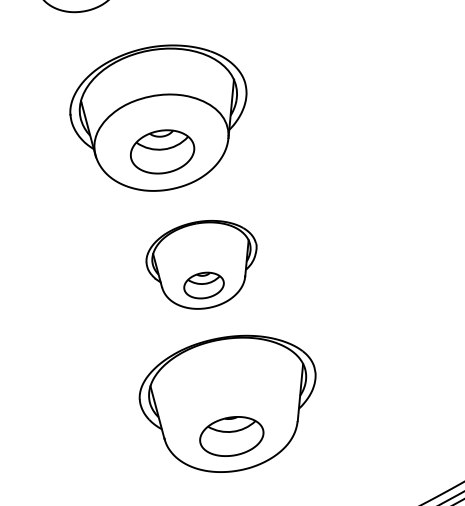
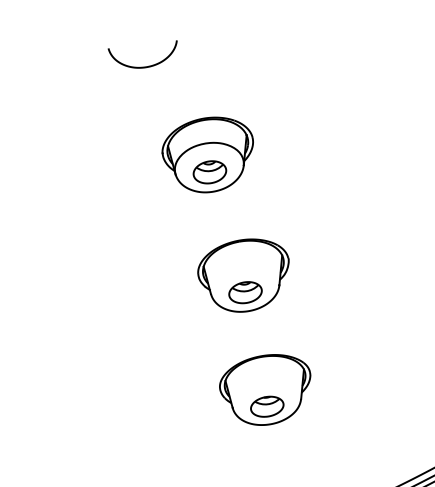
part: (157, 117) -> (207, 154), size x0.62
part: (228, 403) -> (265, 389), size x0.62

